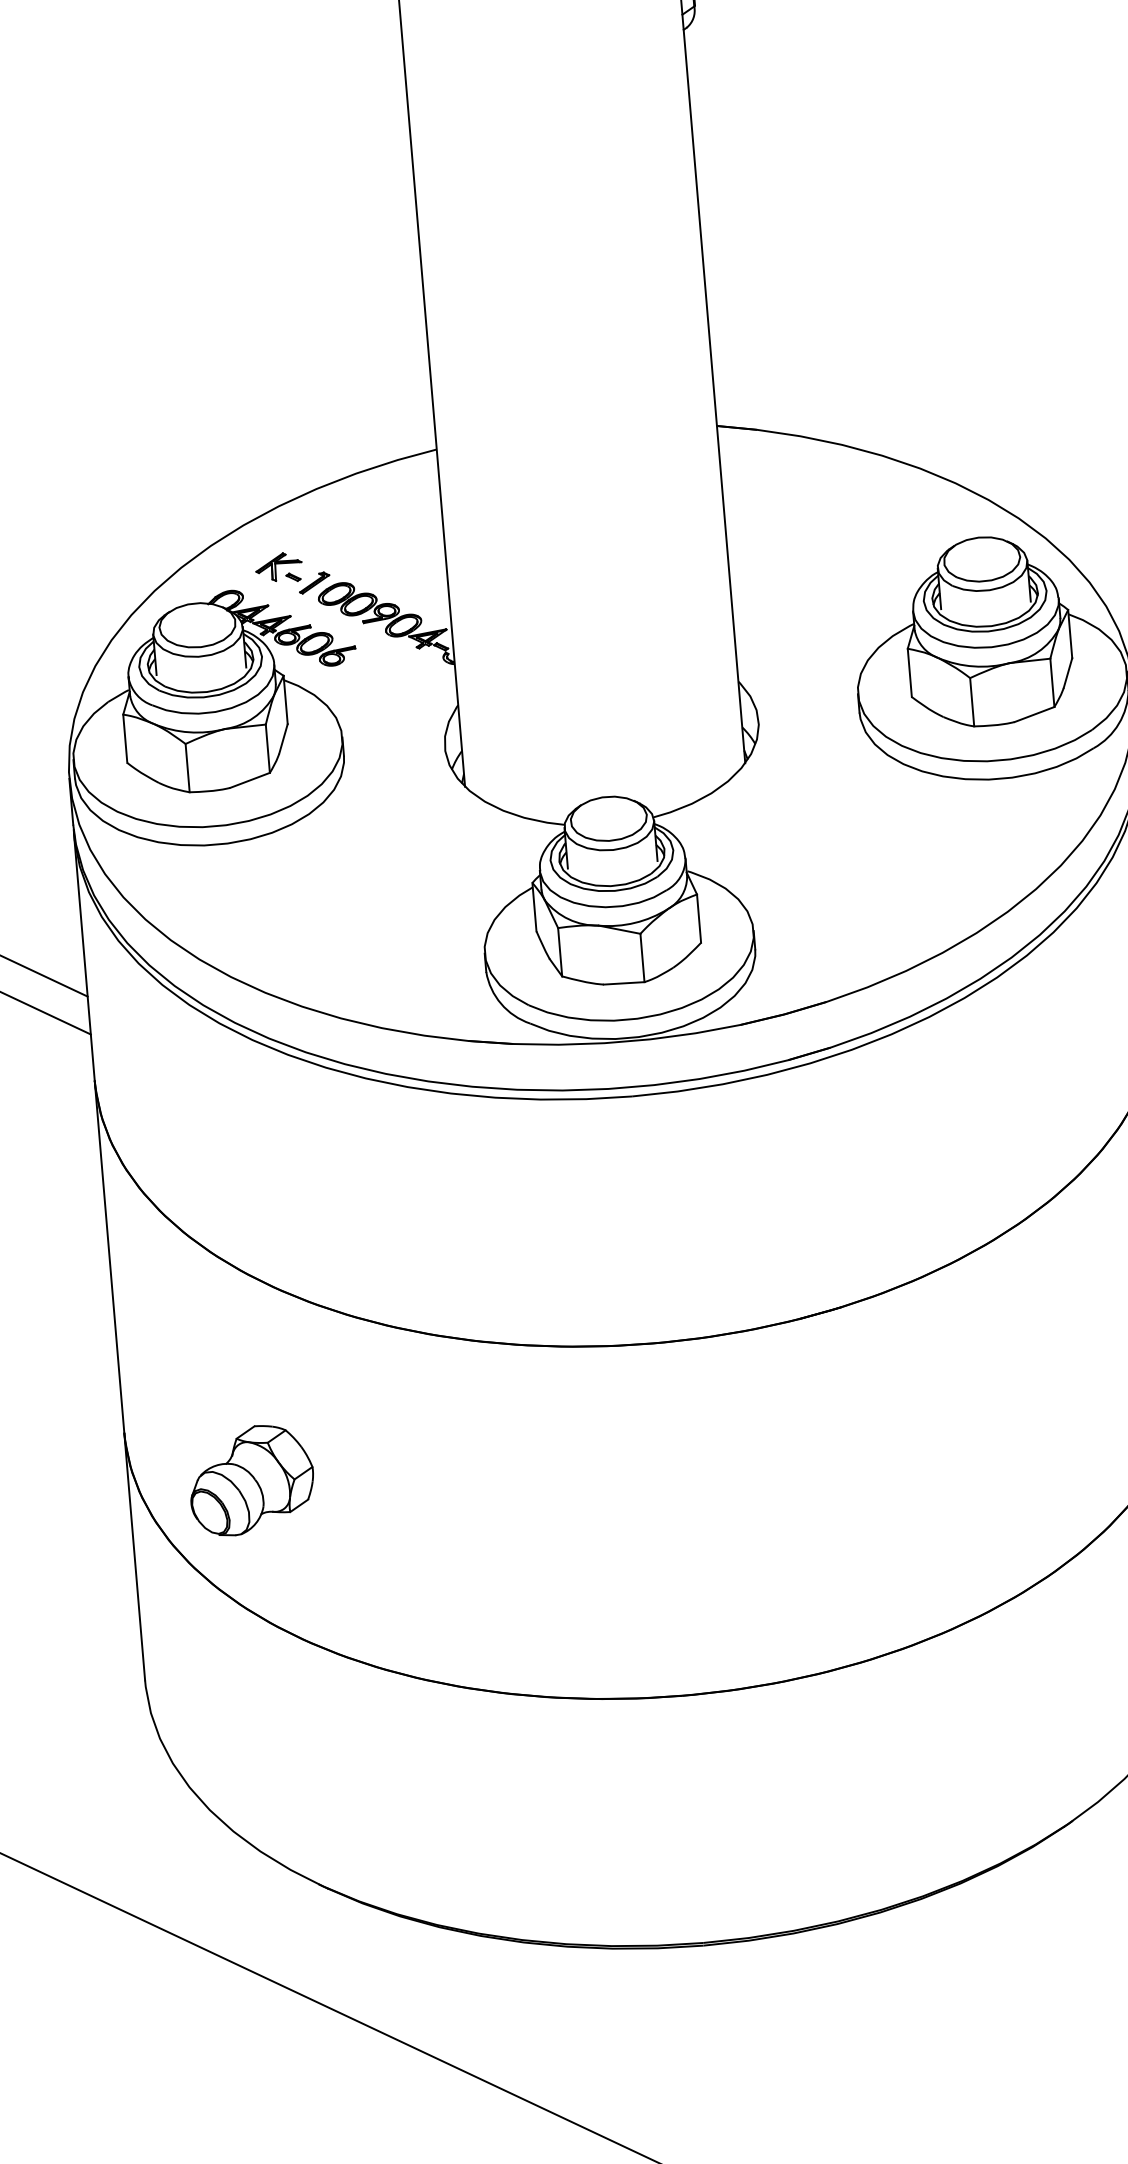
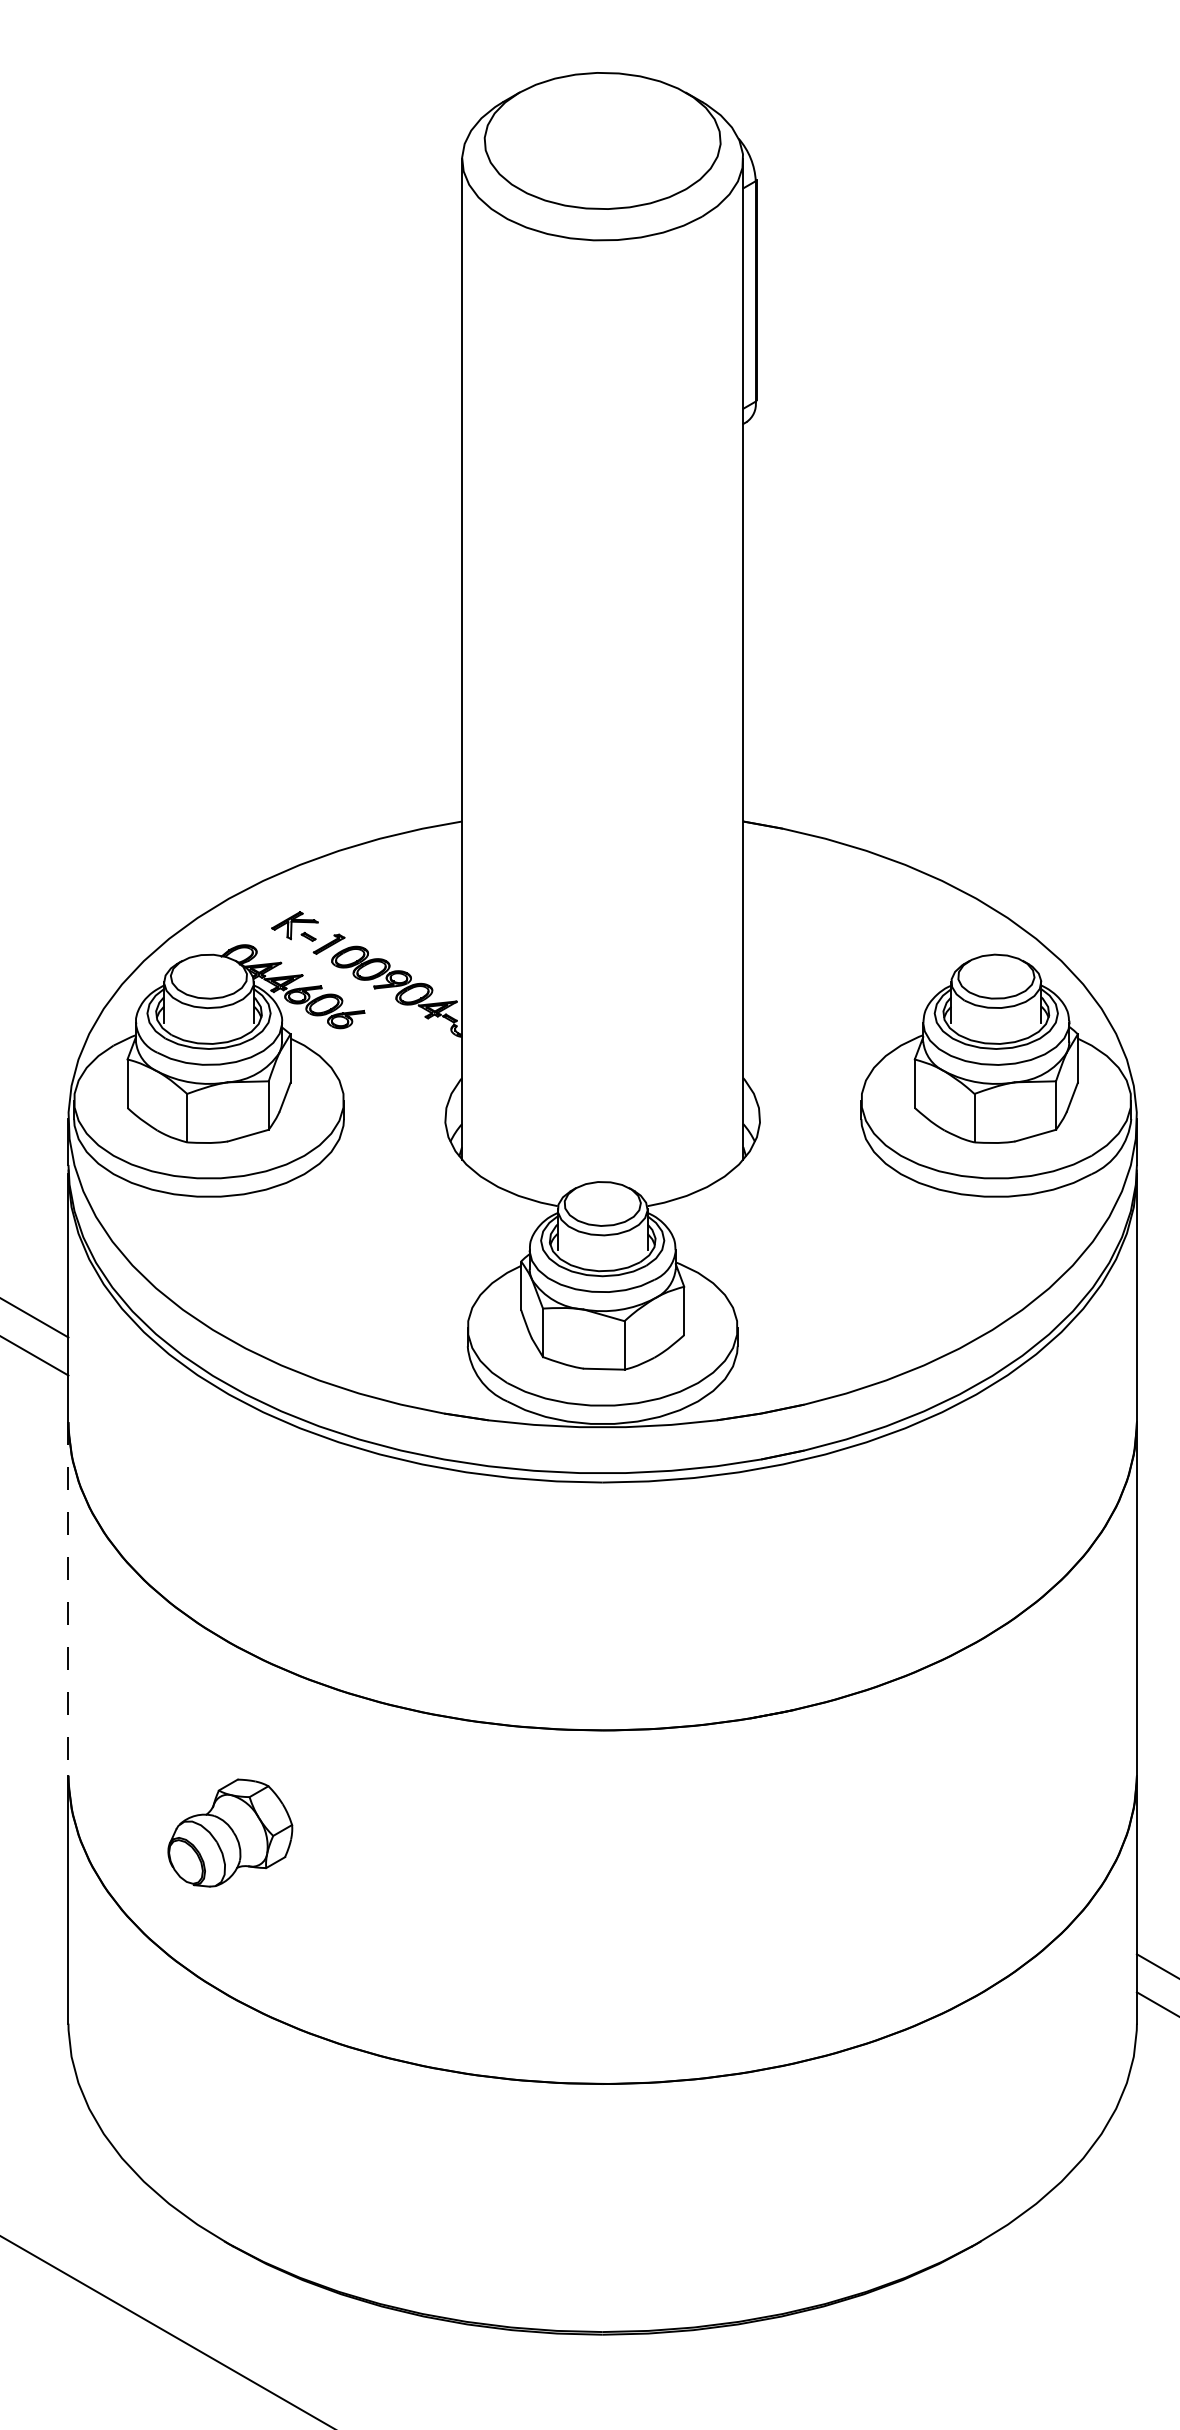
line: (109, 1256) -> (68, 1598), solid -> dashed
part: (251, 1479) -> (230, 1832), moved

